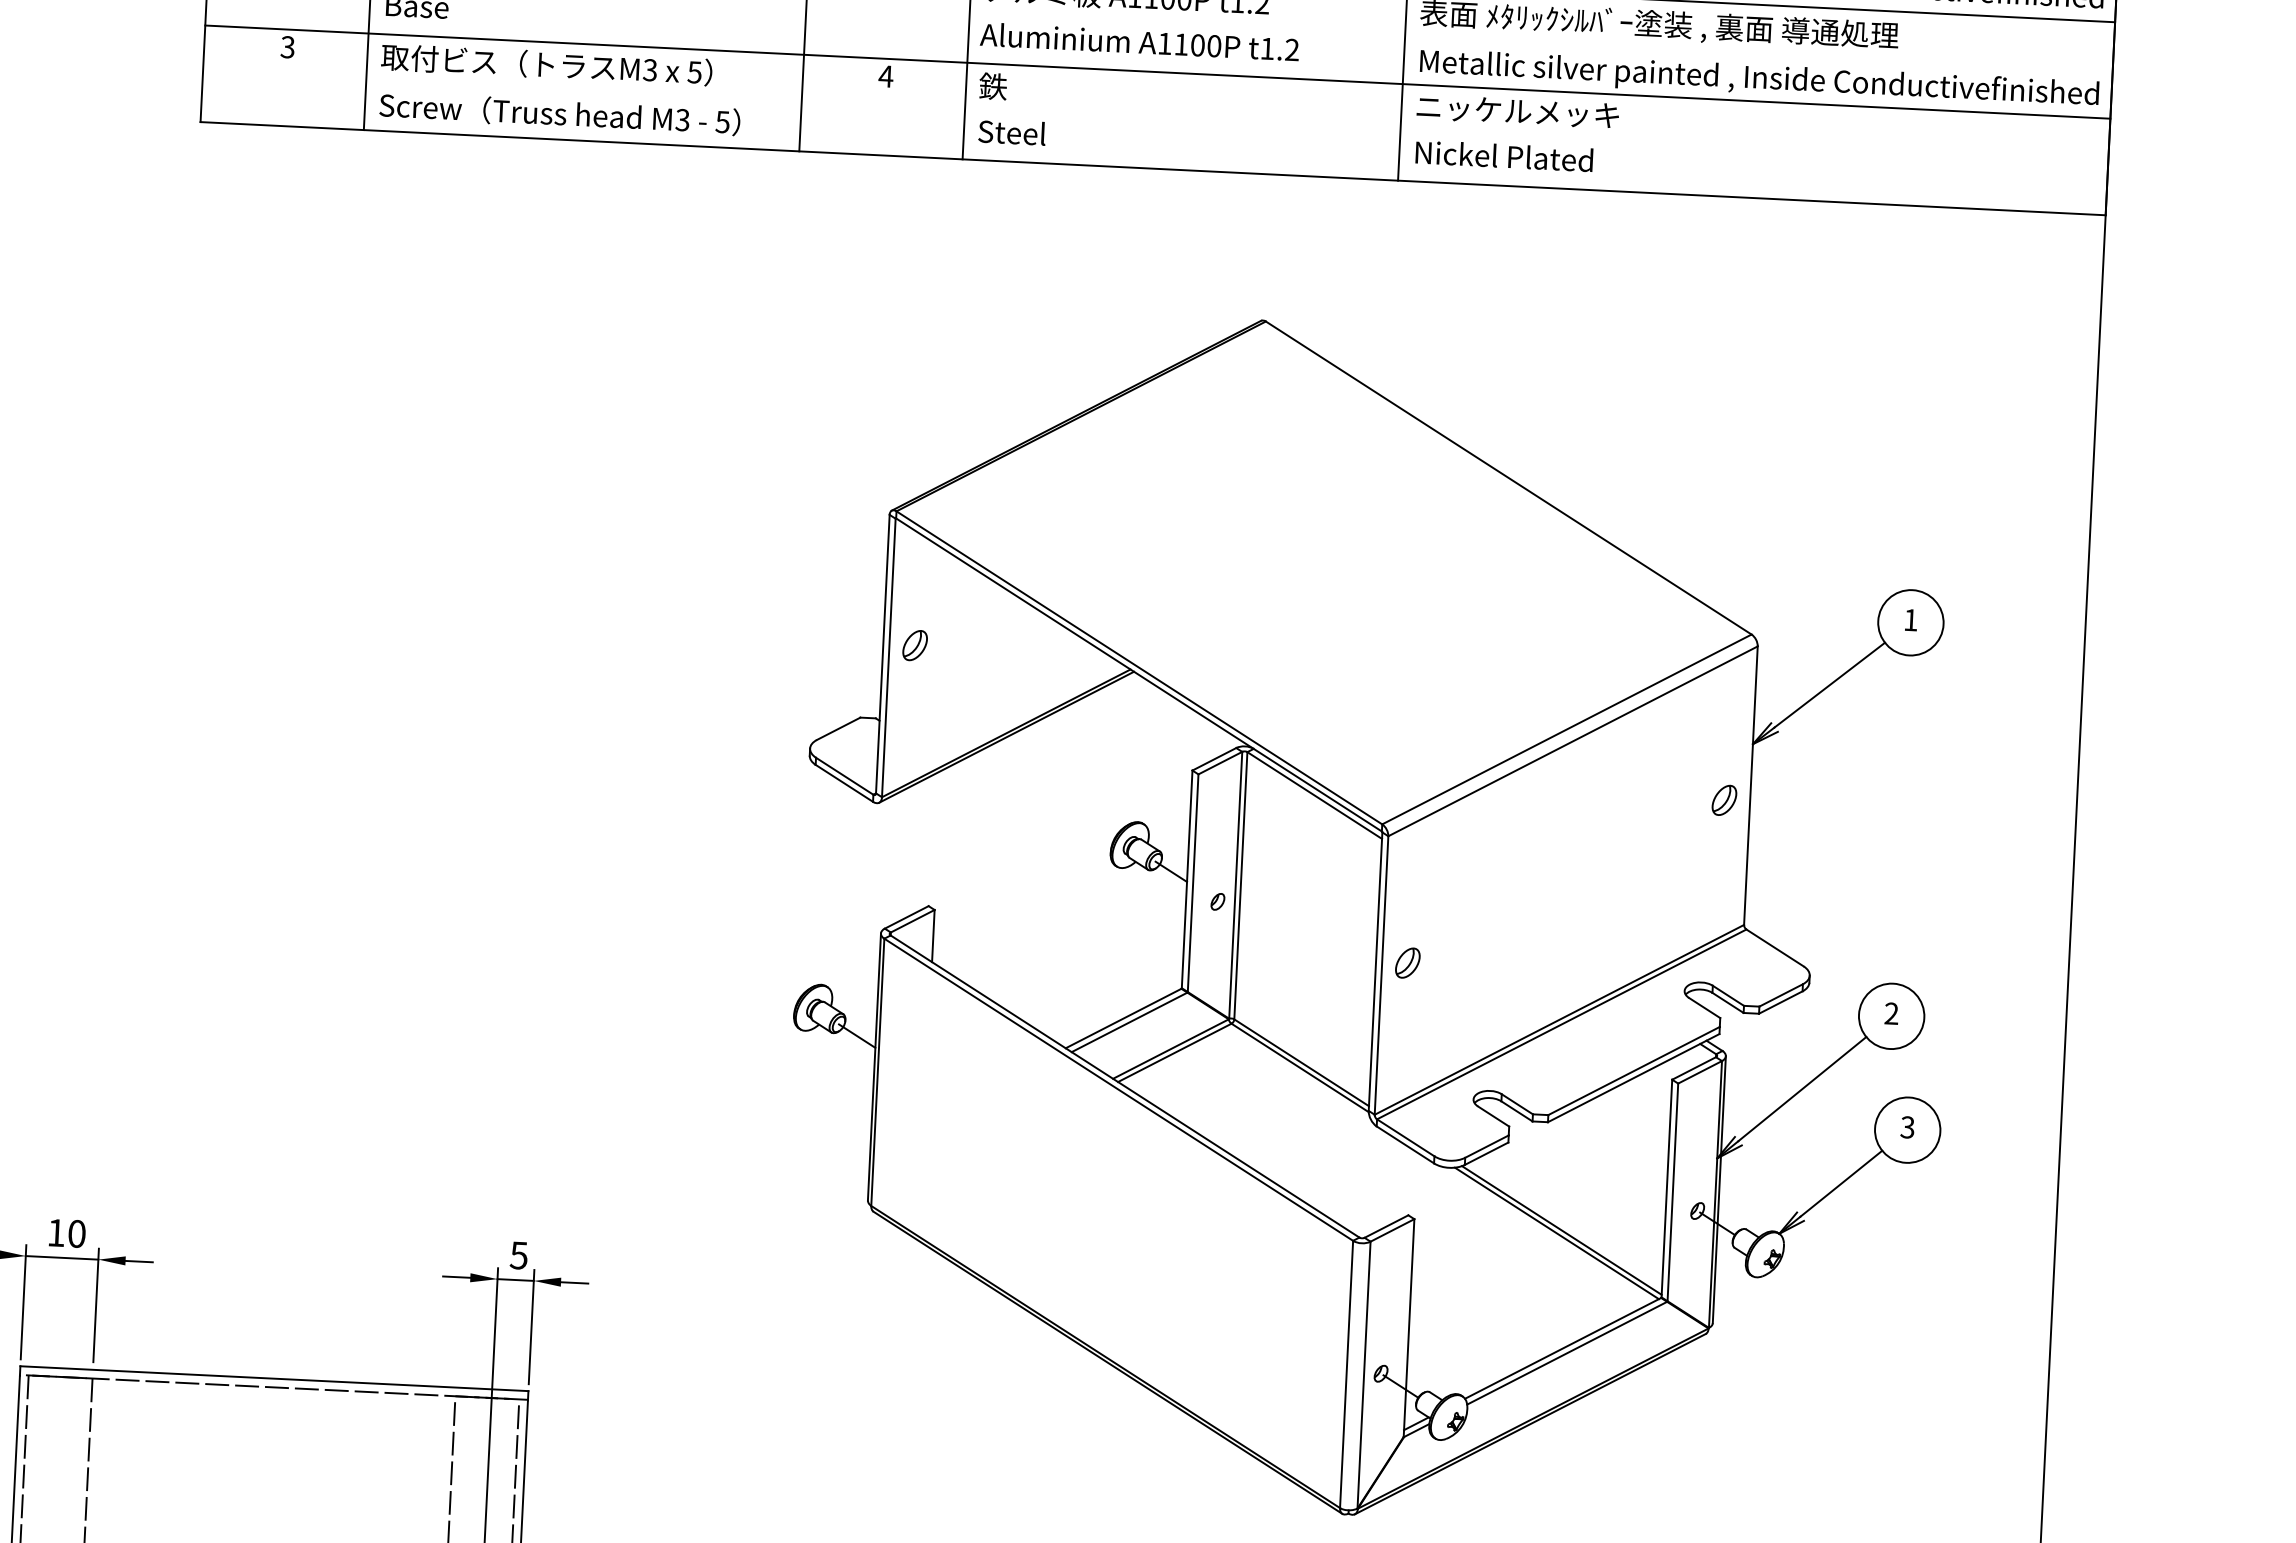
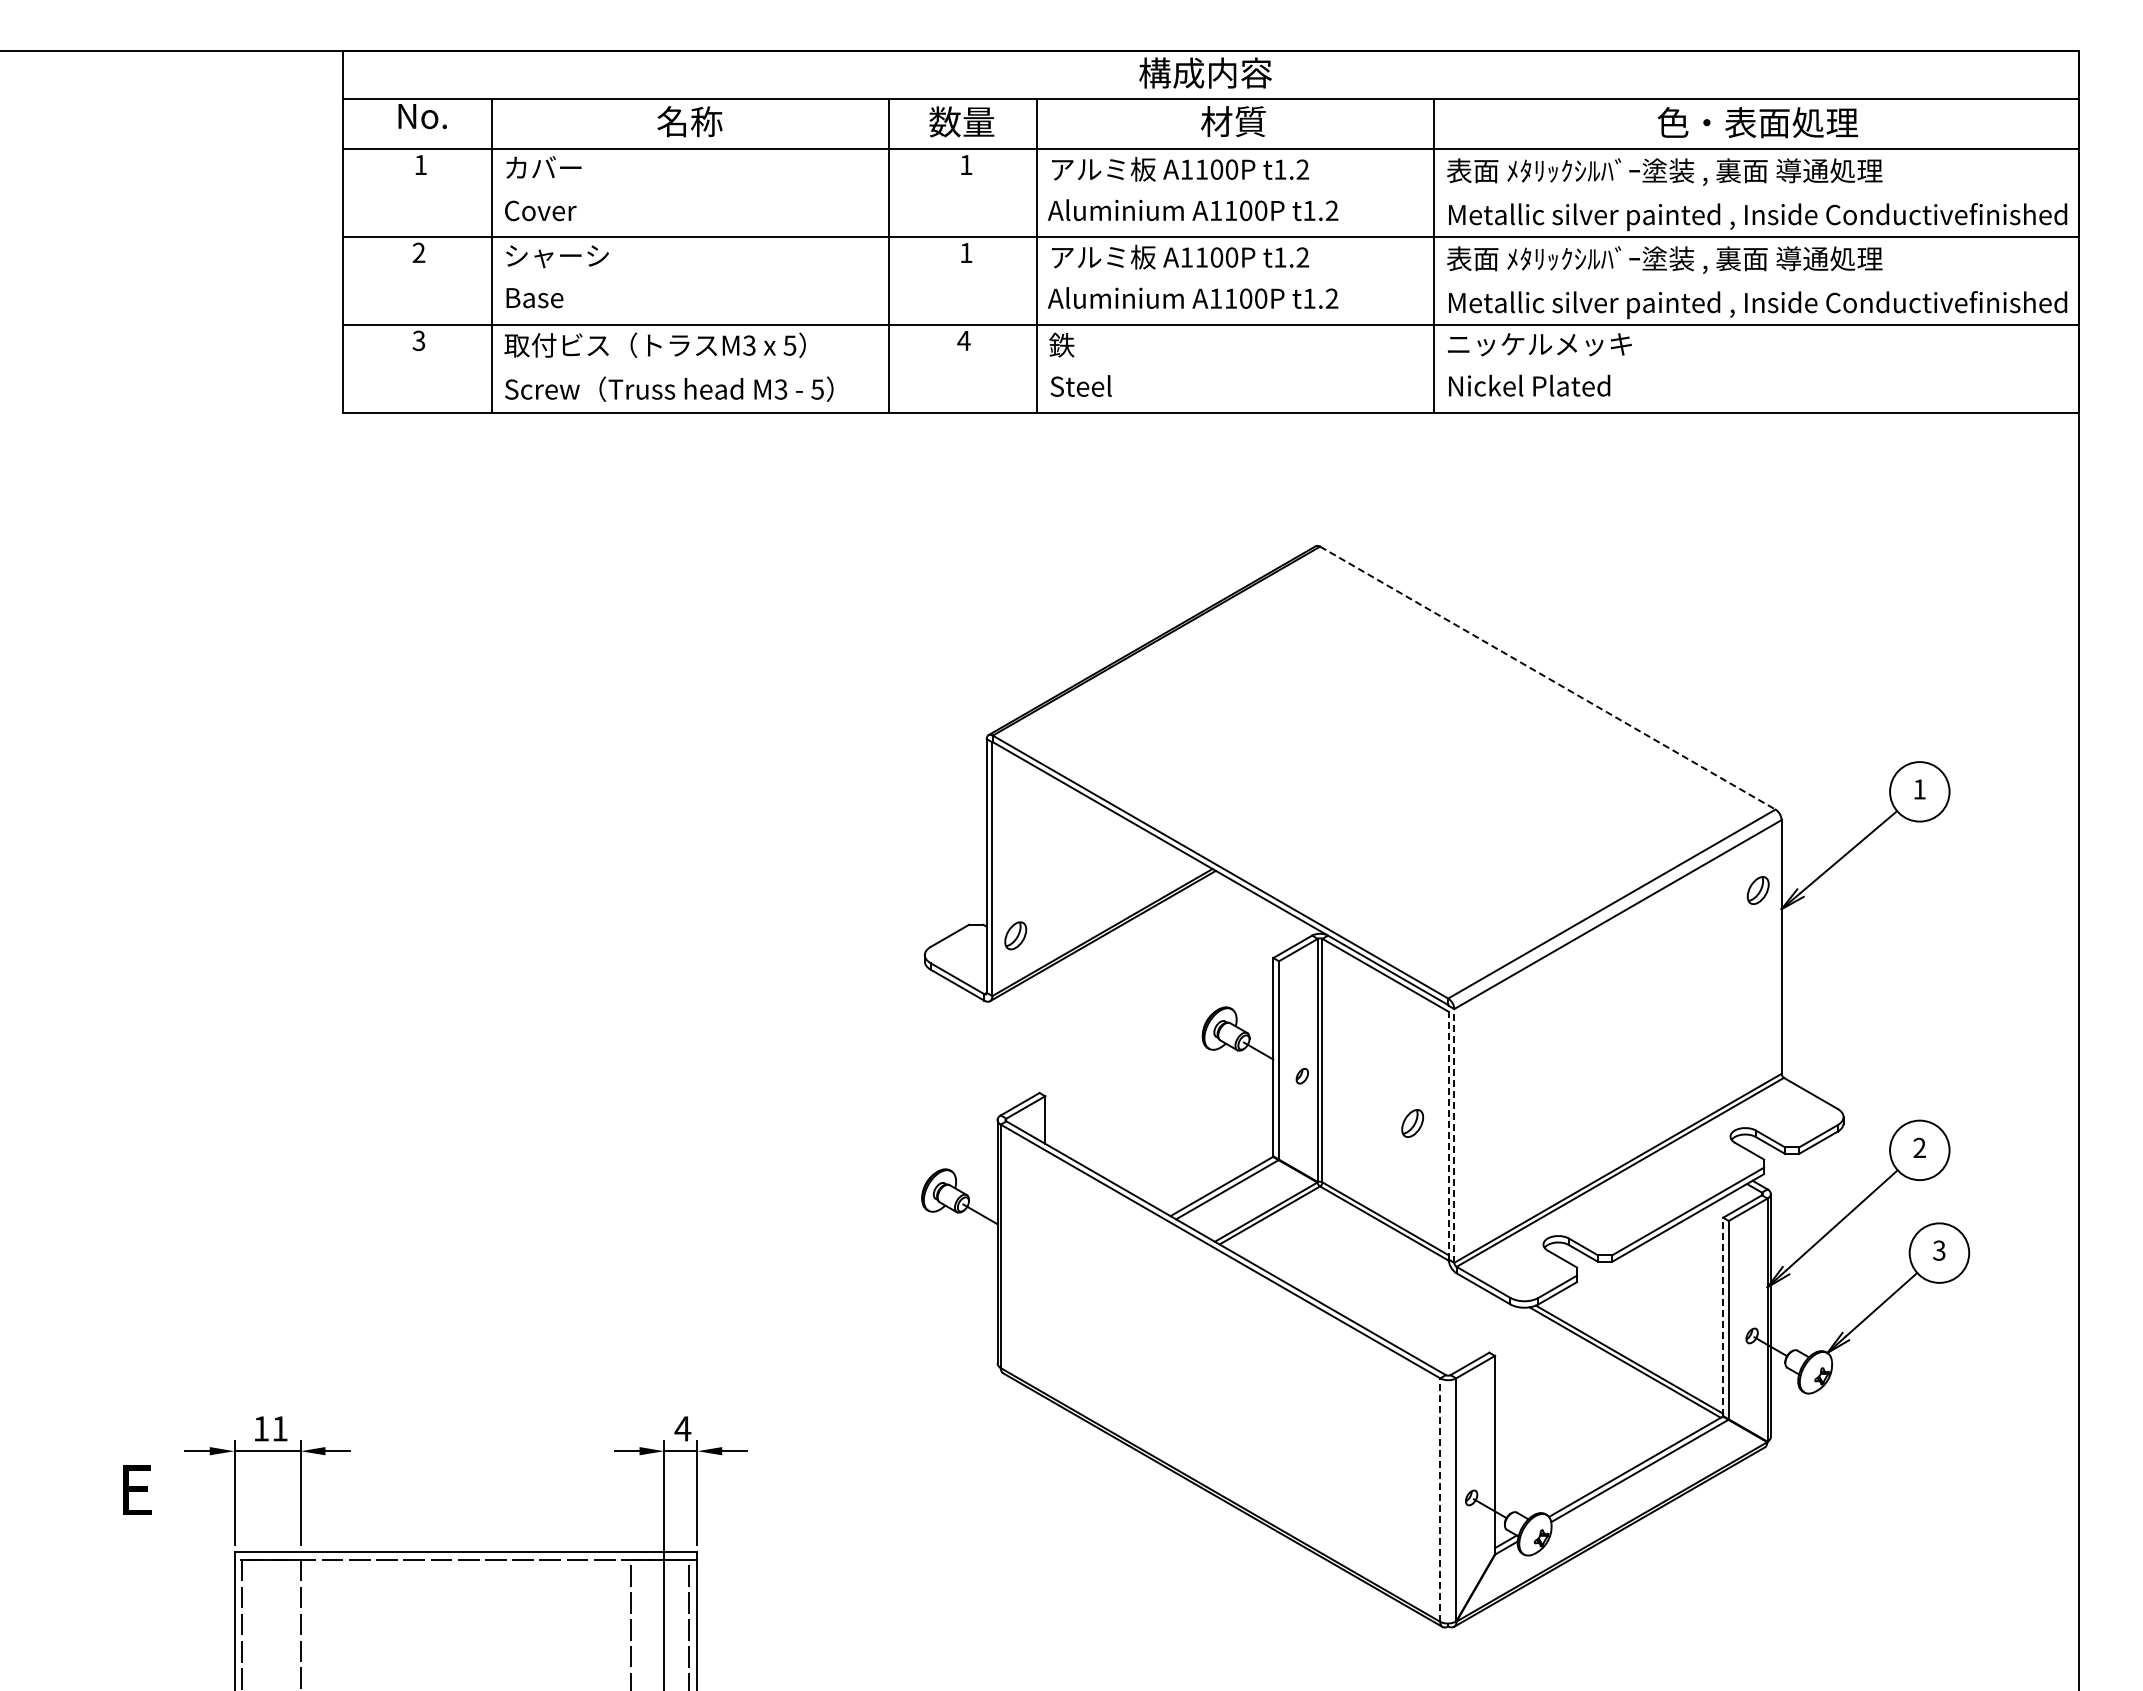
line: (1508, 478) -> (1547, 678), solid -> dashed
part: (914, 645) -> (1015, 935), moved
part: (1723, 800) -> (1757, 890), moved
part: (1407, 963) -> (1412, 1123), moved
line: (1375, 971) -> (1448, 1132), solid -> dashed
line: (1381, 975) -> (1454, 1135), solid -> dashed
line: (1667, 1188) -> (1723, 1316), solid -> dashed
text: (76, 1233) -> (279, 1428), 10 -> 11
text: (518, 1255) -> (682, 1428), 5 -> 4
line: (1346, 1374) -> (1440, 1500), solid -> dashed

